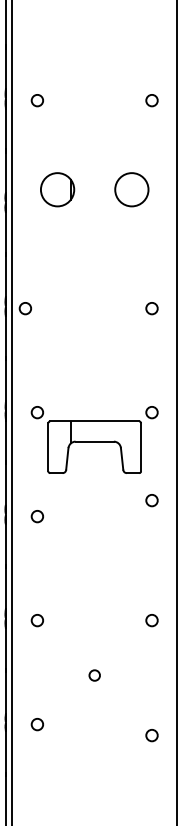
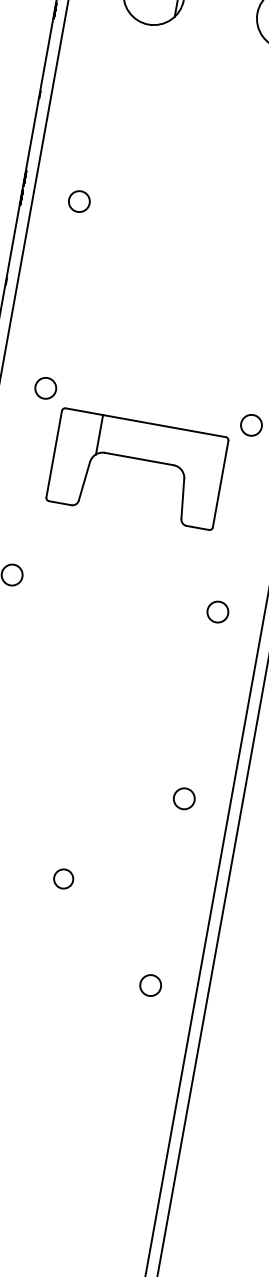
circle: (24, 308) -> (77, 201), moved
circle: (151, 500) -> (217, 611), moved
circle: (151, 735) -> (149, 985), moved

